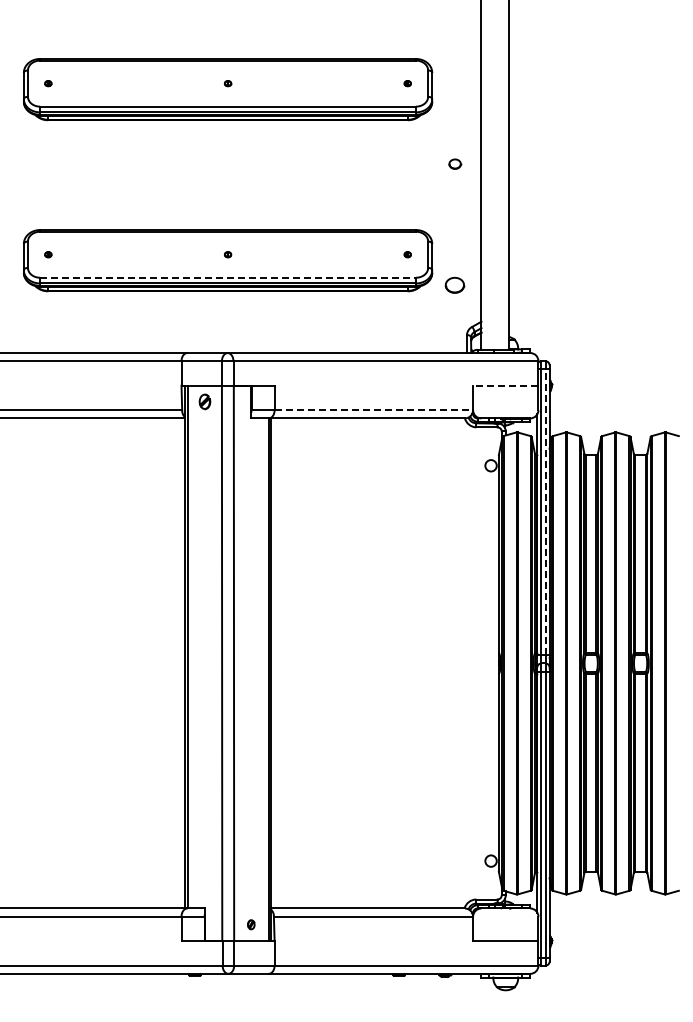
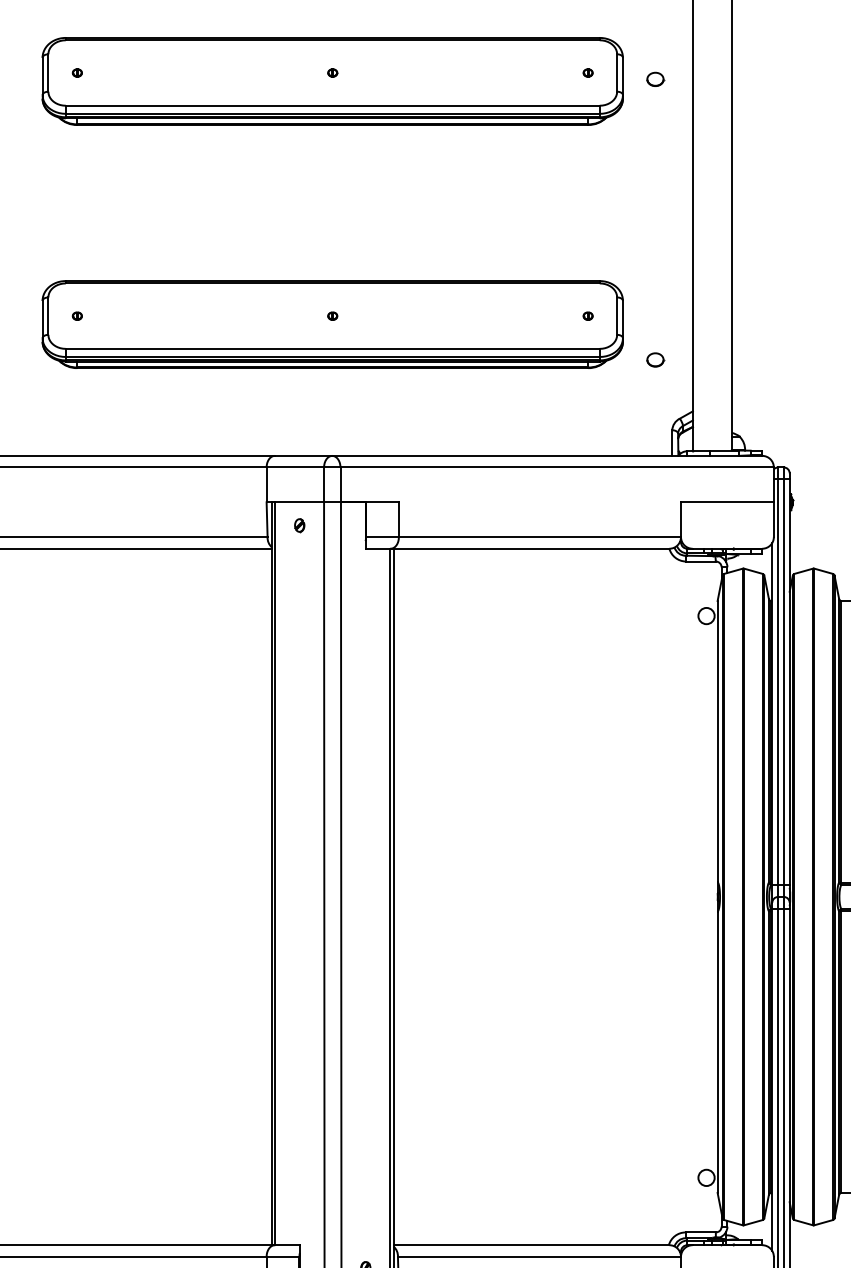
part: (455, 163) -> (655, 78), moved
line: (228, 277) -> (333, 348), dashed -> solid
part: (455, 285) -> (655, 359), size x0.62
line: (505, 385) -> (727, 501), dashed -> solid
part: (204, 402) -> (299, 526), size x0.62
line: (374, 410) -> (540, 537), dashed -> solid
line: (545, 512) -> (783, 682), dashed -> solid

